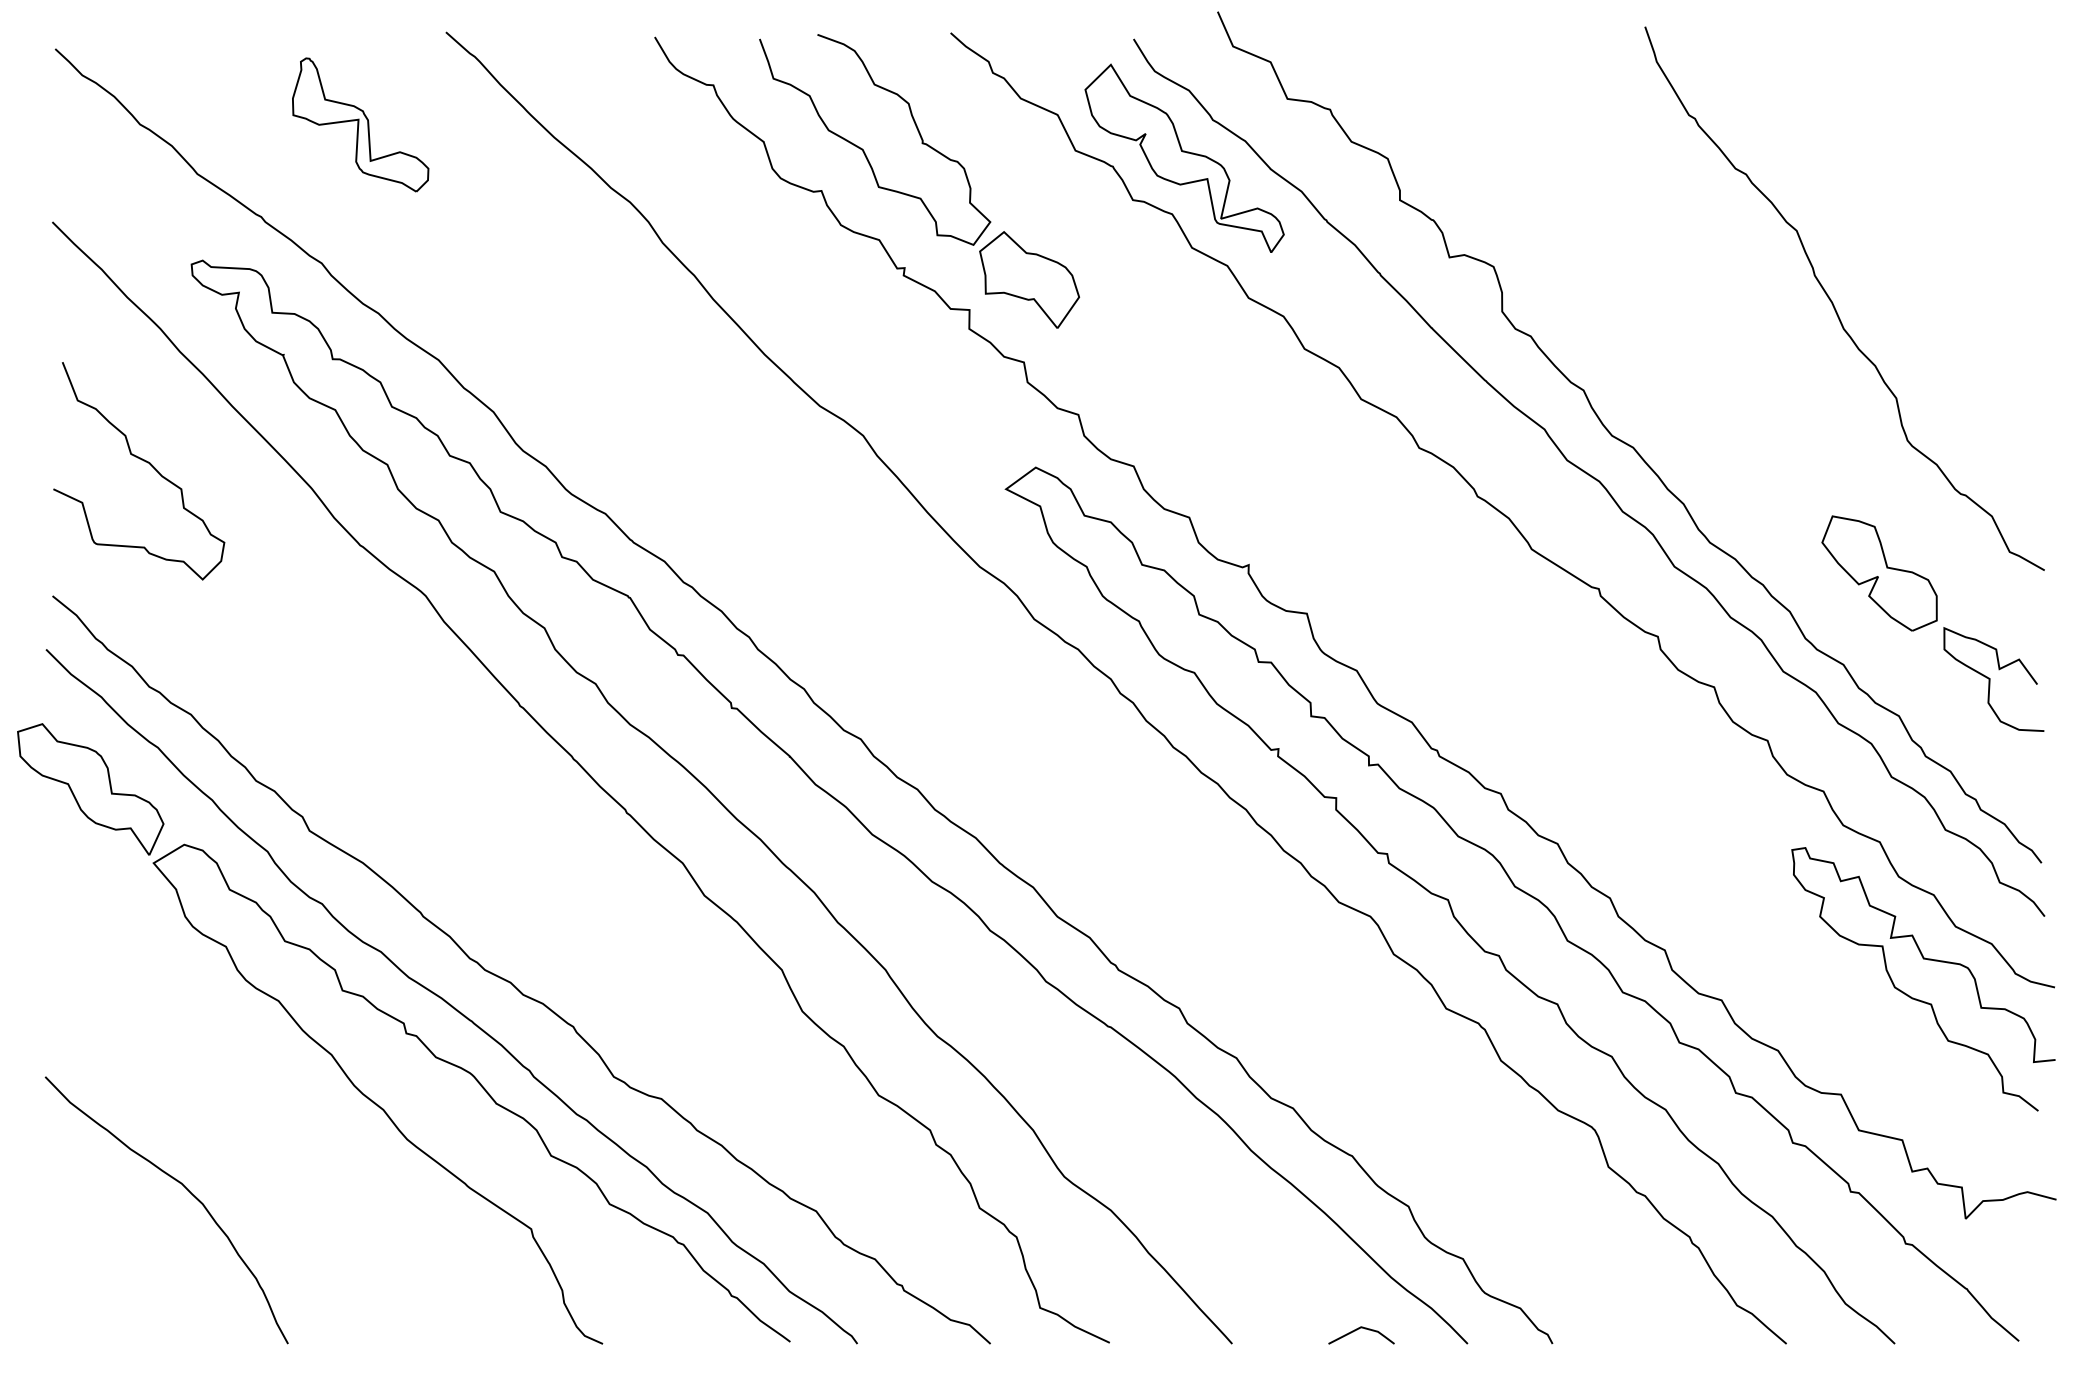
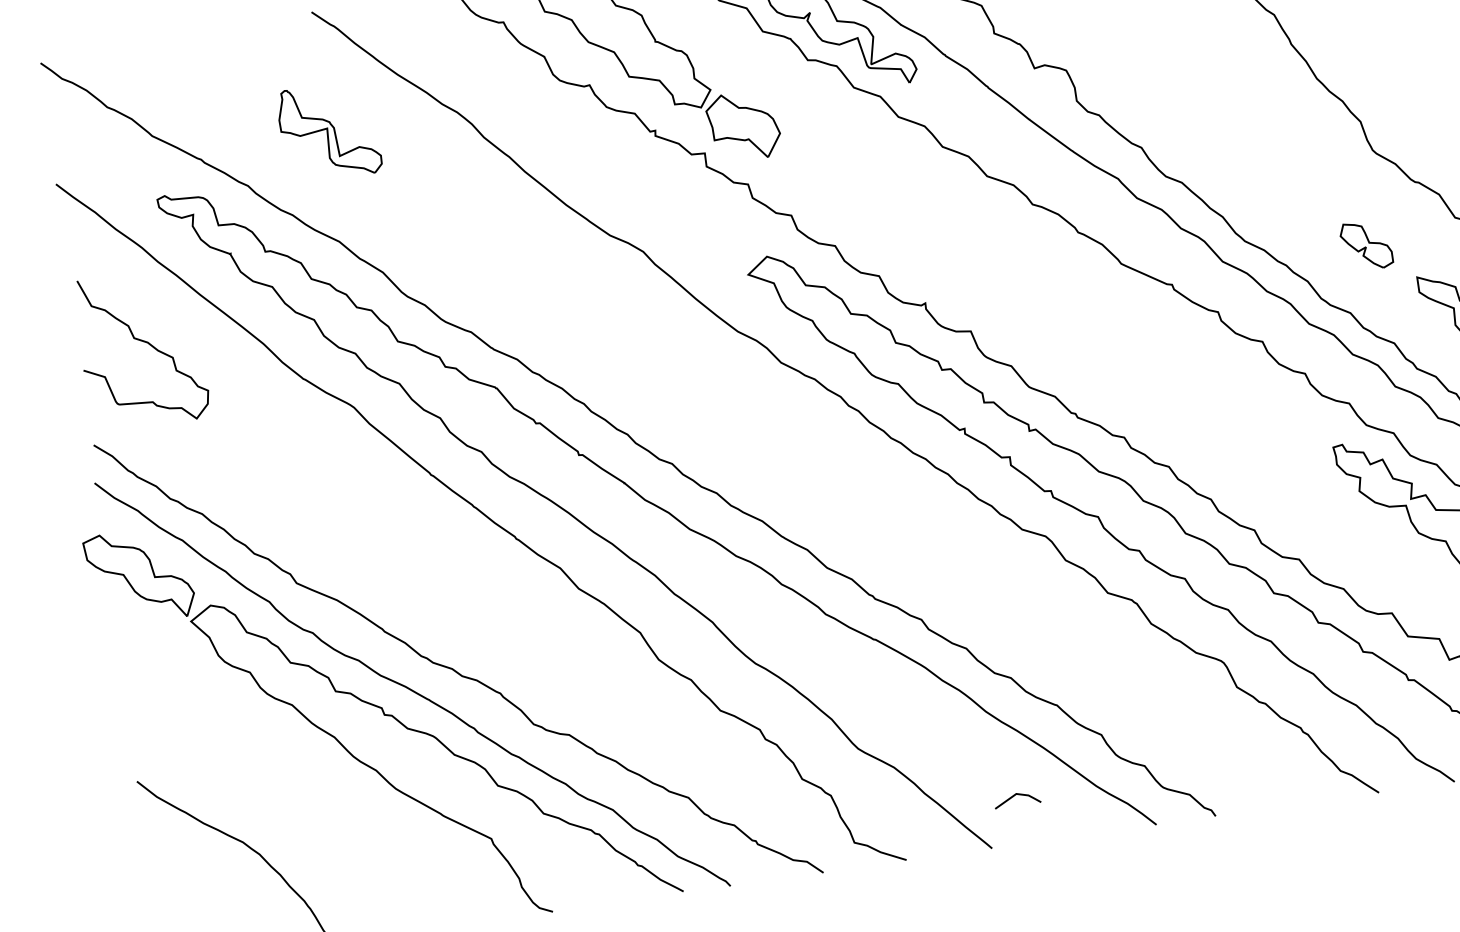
part: (360, 124) -> (329, 131), moved
part: (1879, 573) -> (1366, 245), size x0.6
line: (1359, 1329) -> (1015, 795), moved

